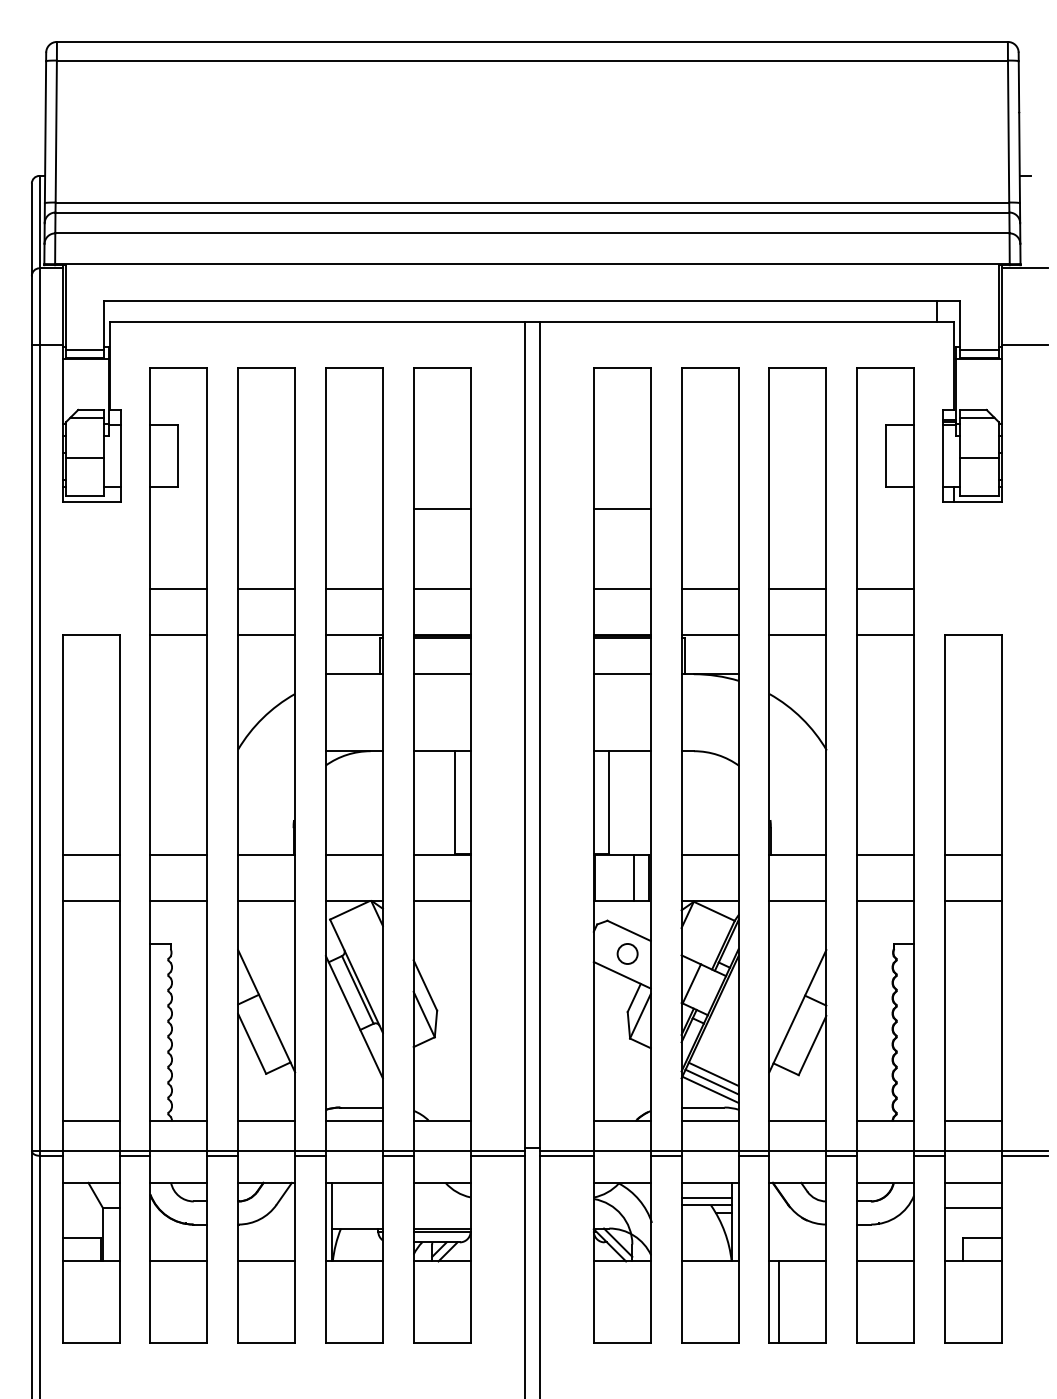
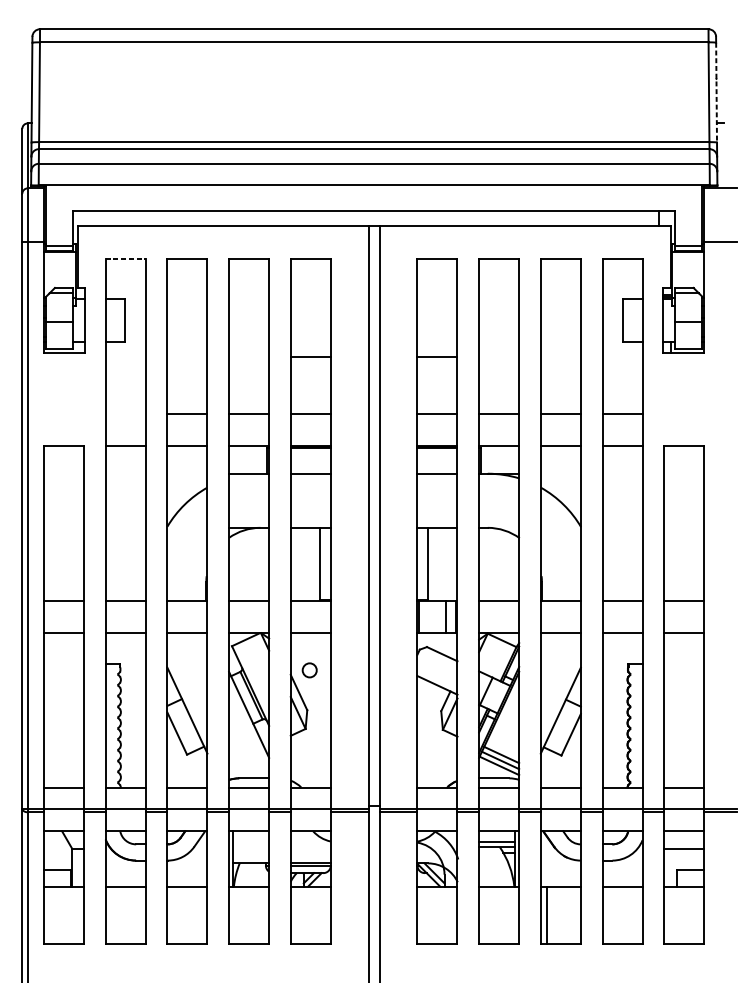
line: (1019, 132) -> (716, 92), solid -> dashed
line: (179, 368) -> (126, 258), solid -> dashed
line: (178, 588) -> (125, 413), removed
circle: (627, 953) -> (309, 670), moved

